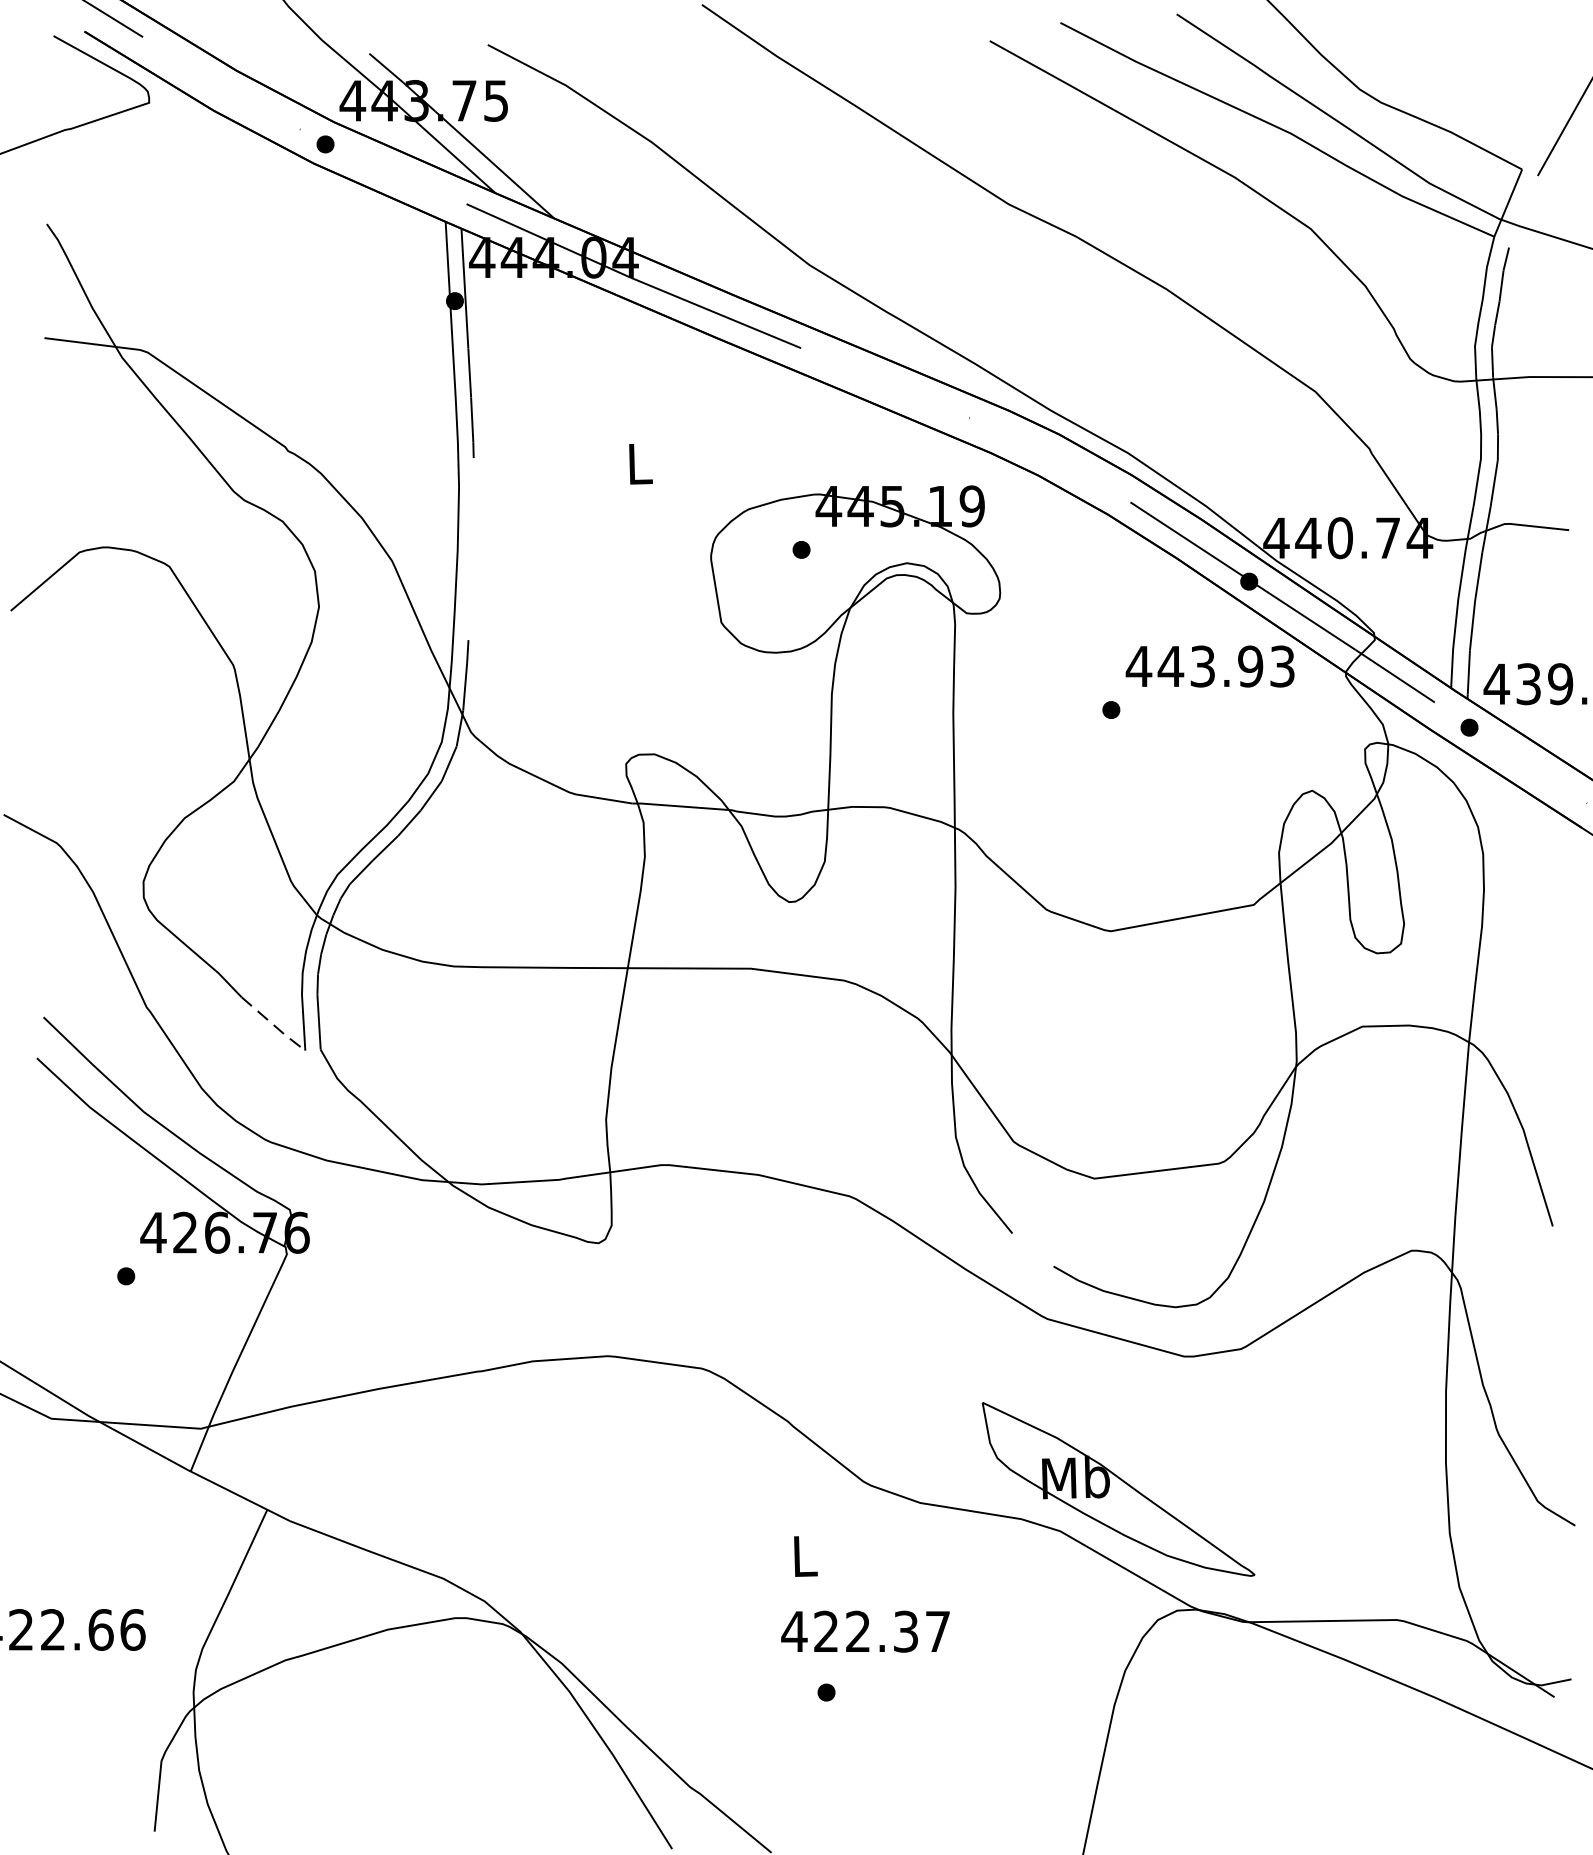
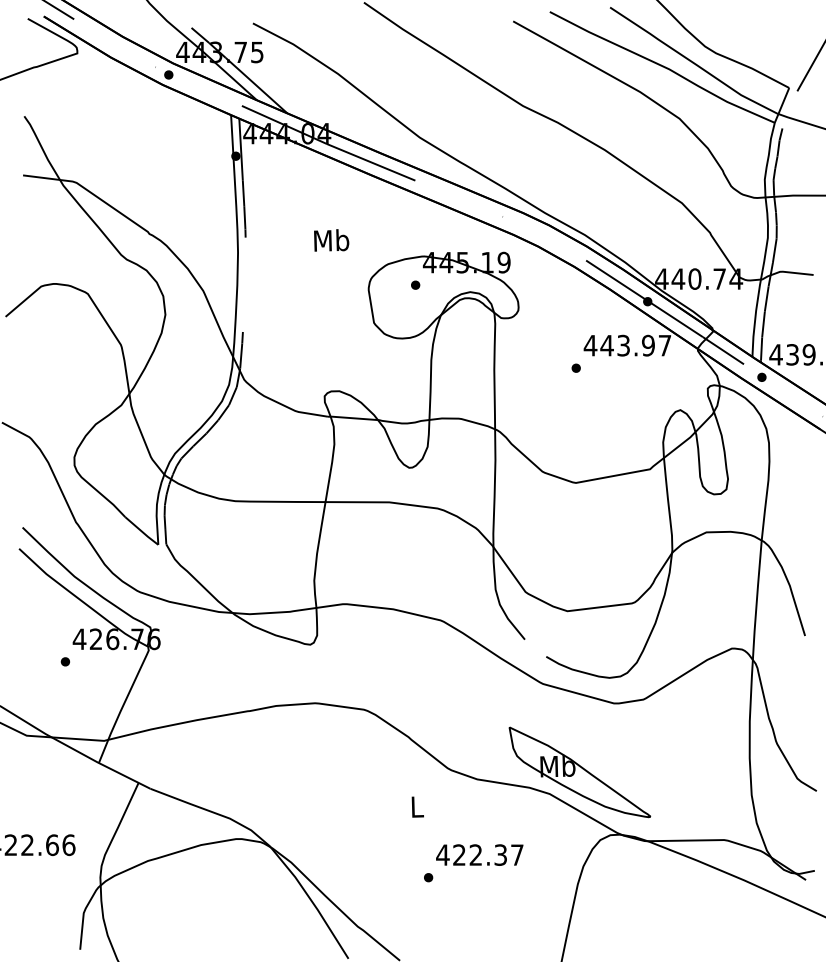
text: (639, 463) -> (331, 240), L -> Mb
text: (1281, 666) -> (664, 345), 443.93 -> 443.97
line: (274, 1024) -> (142, 531), dashed -> solid
text: (864, 1630) -> (479, 854), moved

